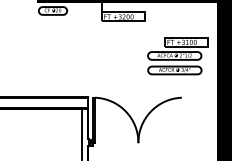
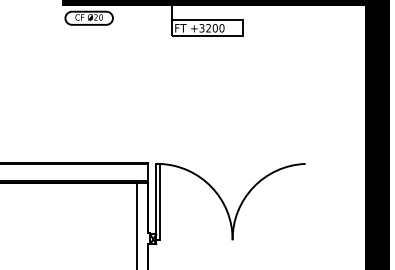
part: (177, 56) -> (298, 94), removed

